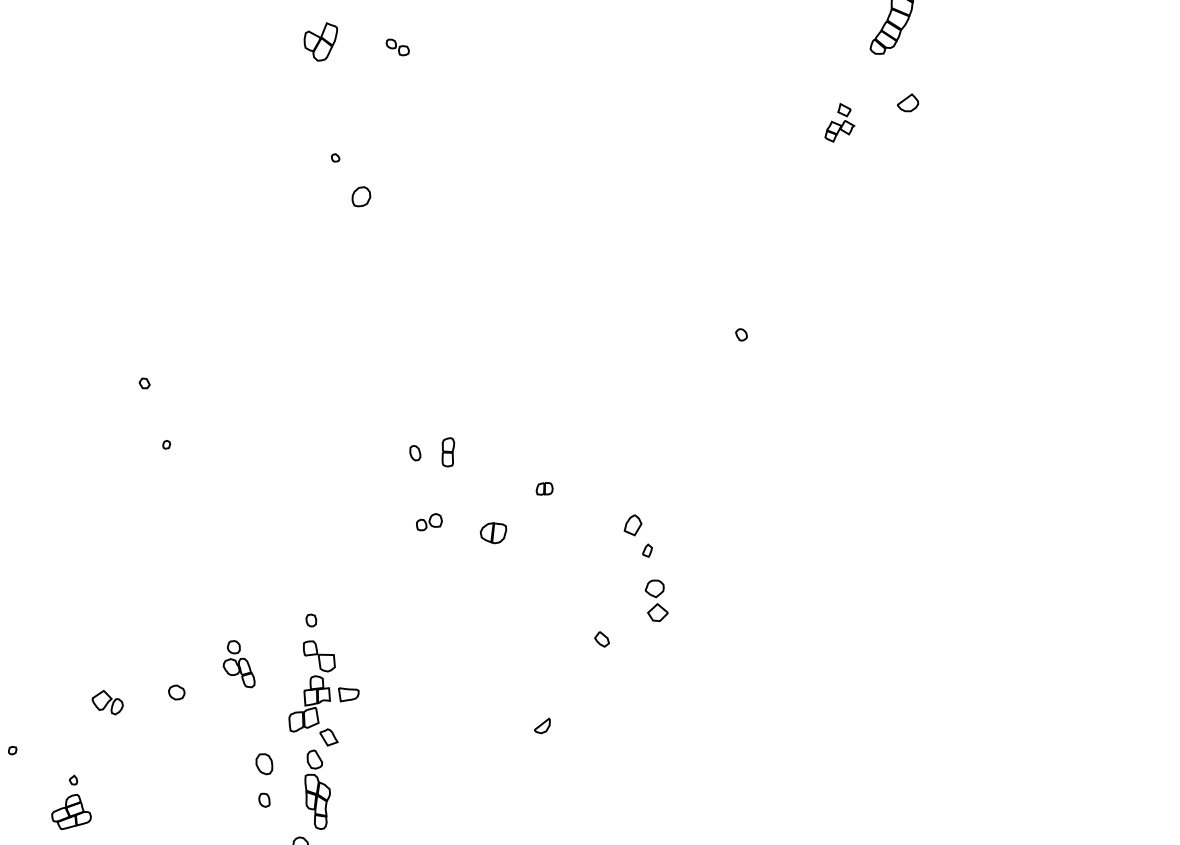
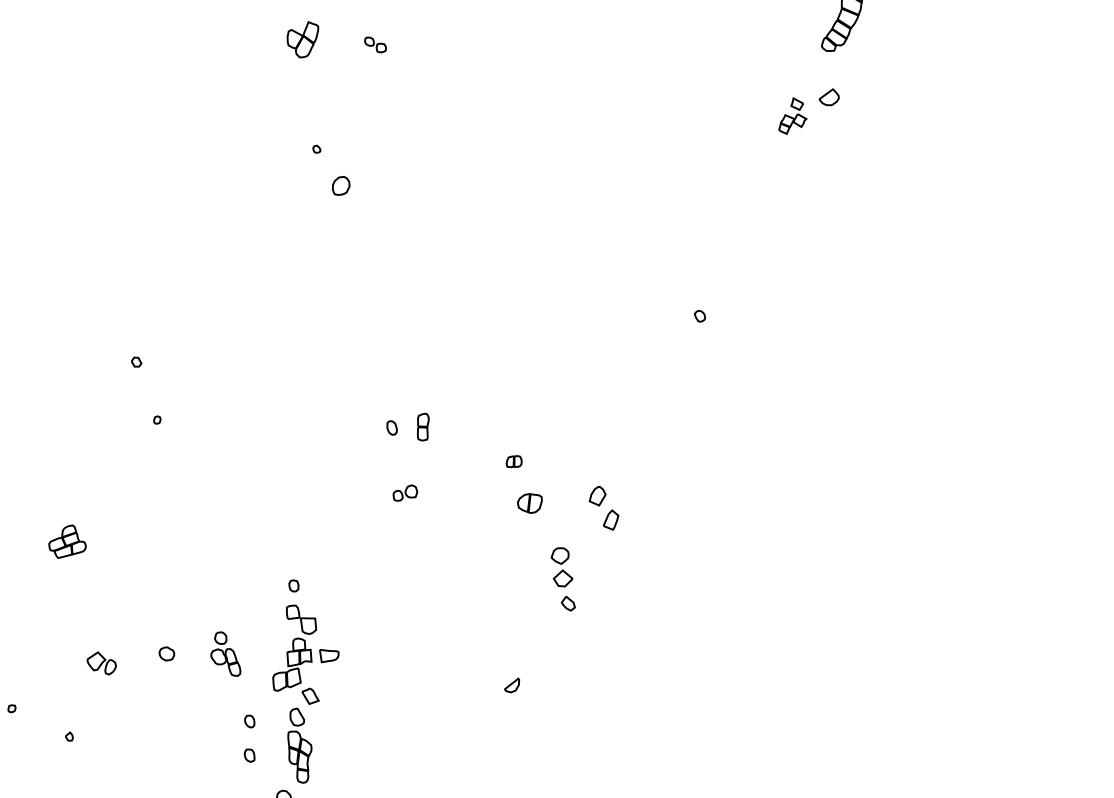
part: (907, 103) -> (828, 97), moved
part: (493, 533) -> (529, 503), moved
part: (647, 550) -> (611, 519), size x1.67
part: (656, 600) -> (561, 567), moved
part: (238, 663) -> (225, 653), moved
part: (264, 764) -> (249, 721), size x0.62
part: (71, 811) -> (67, 541), moved

